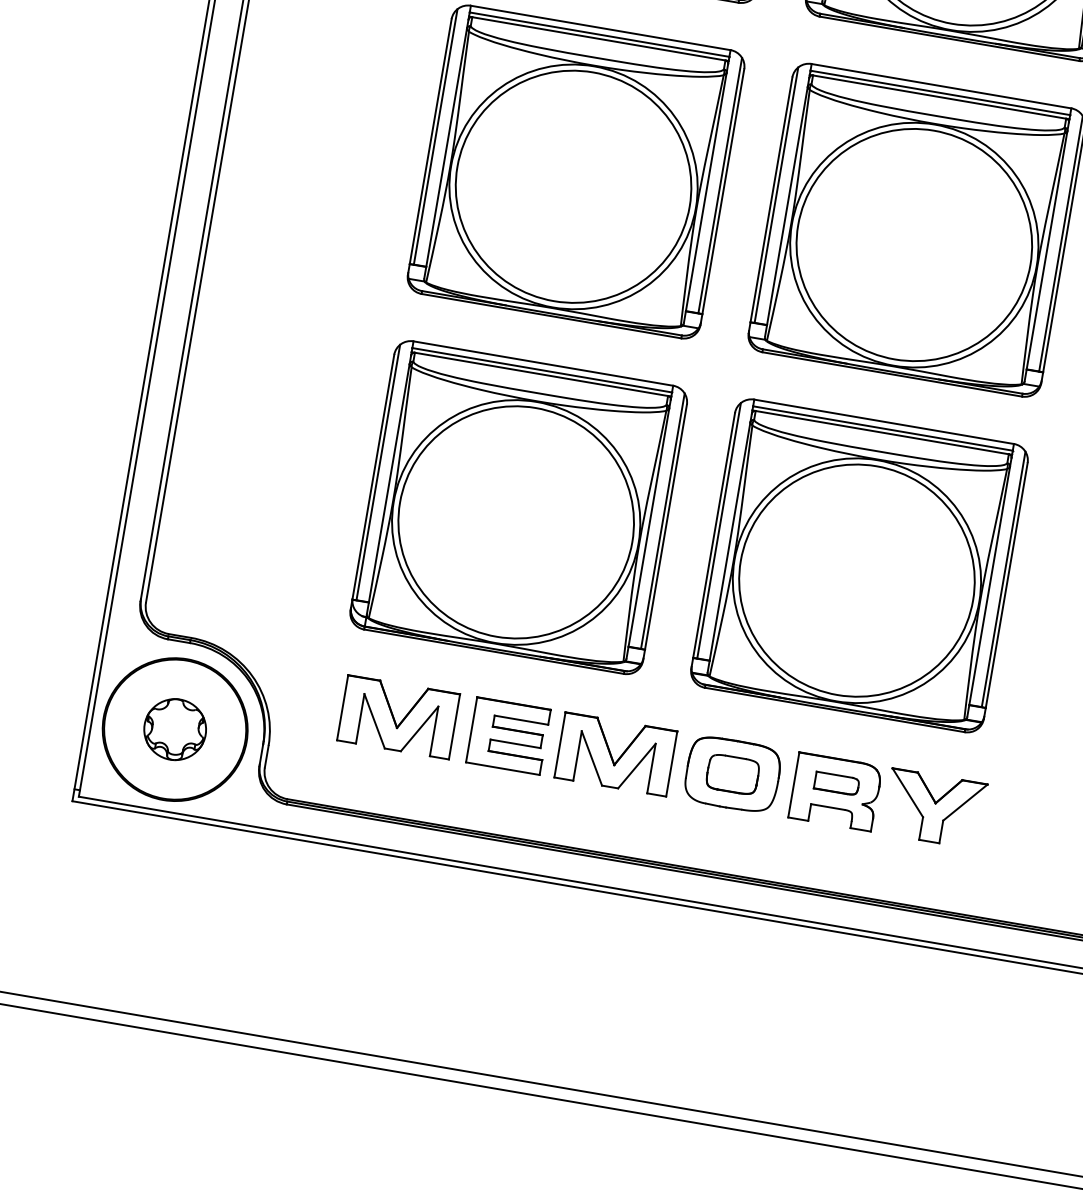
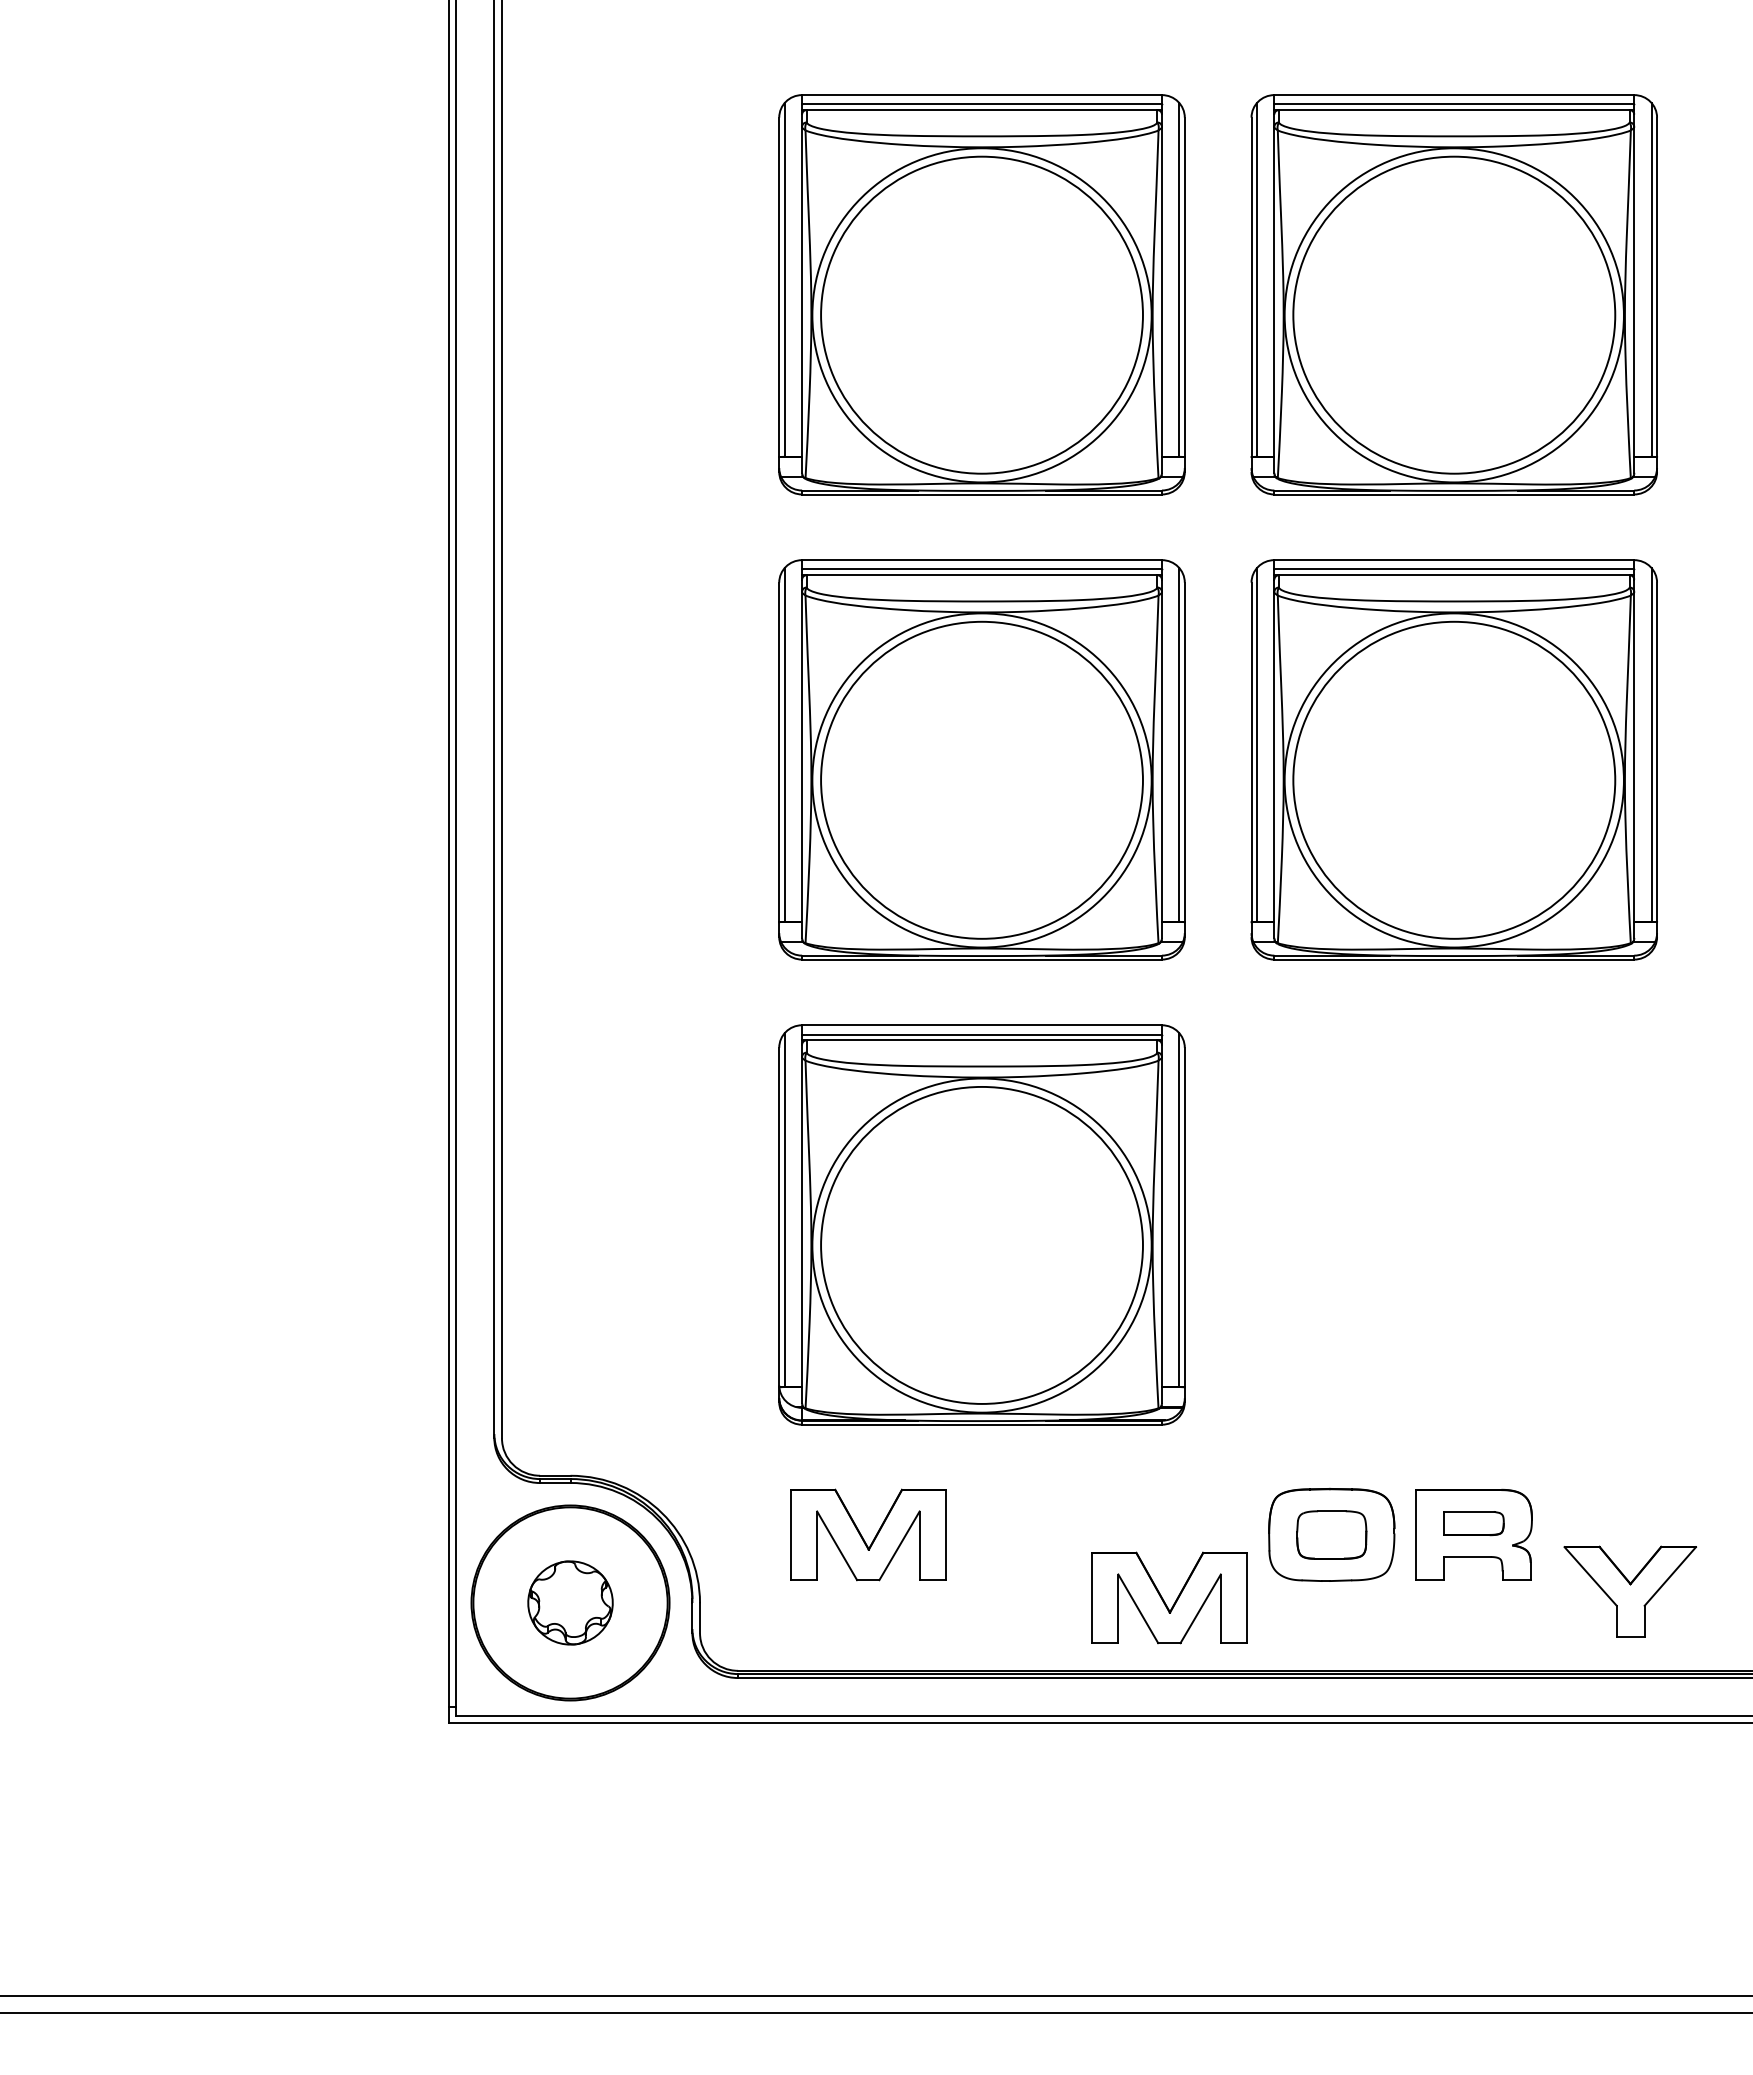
part: (858, 565) -> (1453, 1224), removed
part: (508, 735) -> (1020, 1534), removed
part: (615, 754) -> (1169, 1597), moved
part: (934, 808) -> (1629, 1591), moved

